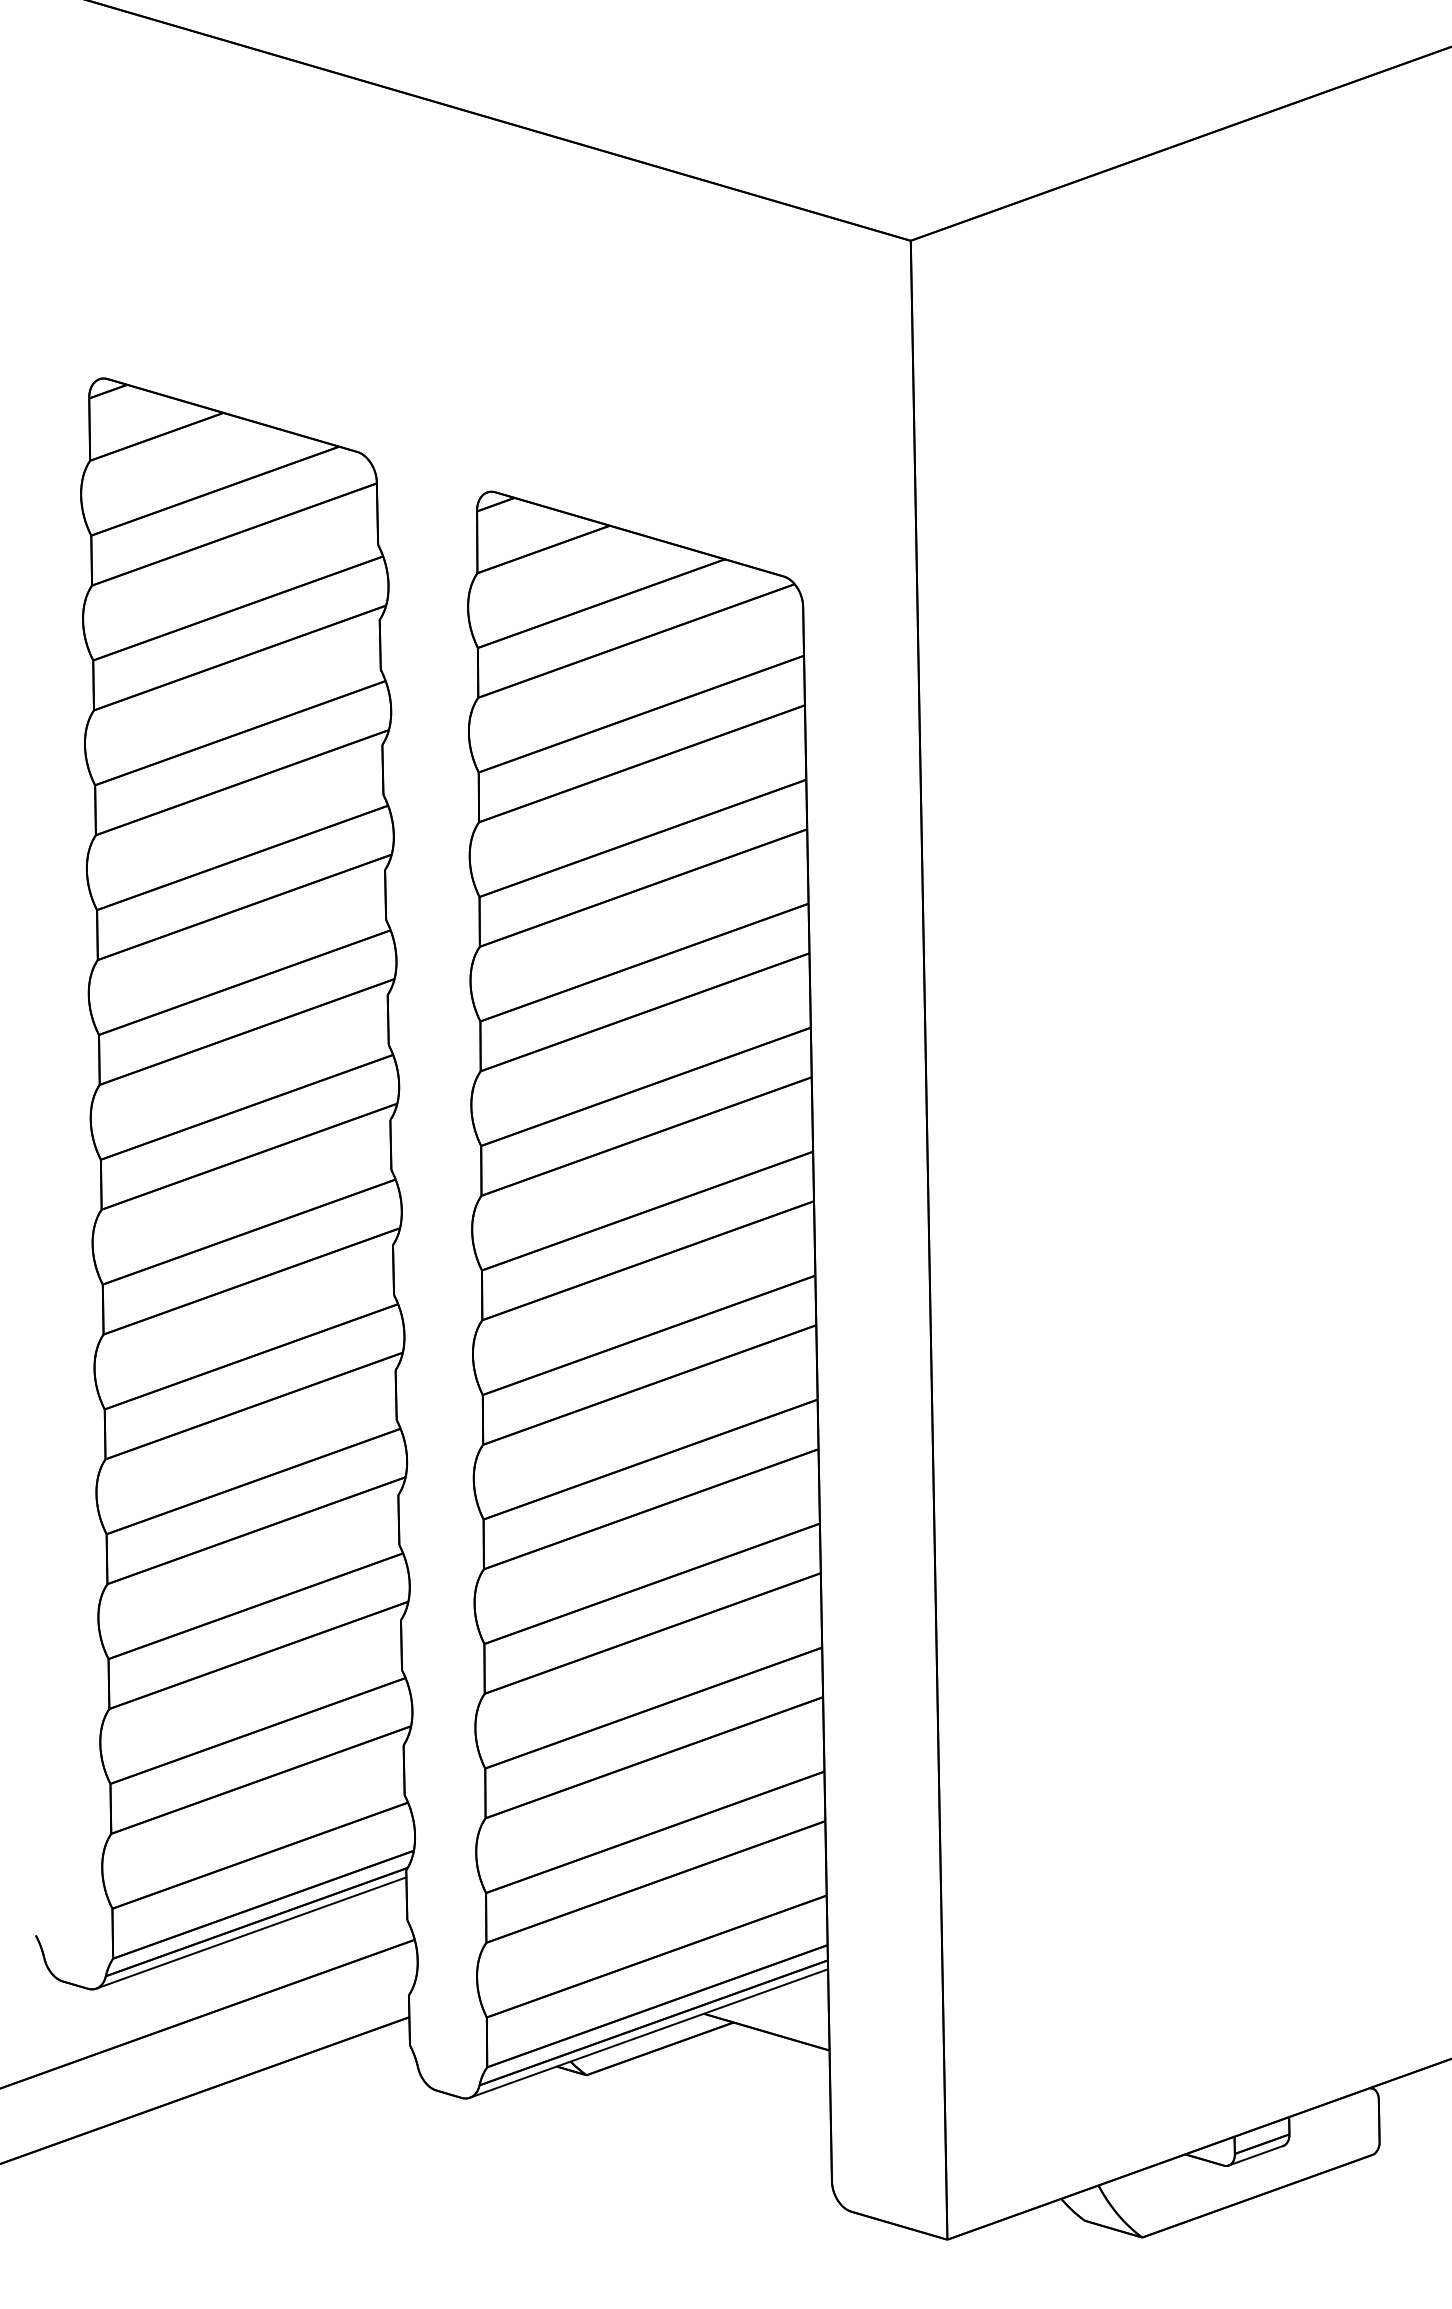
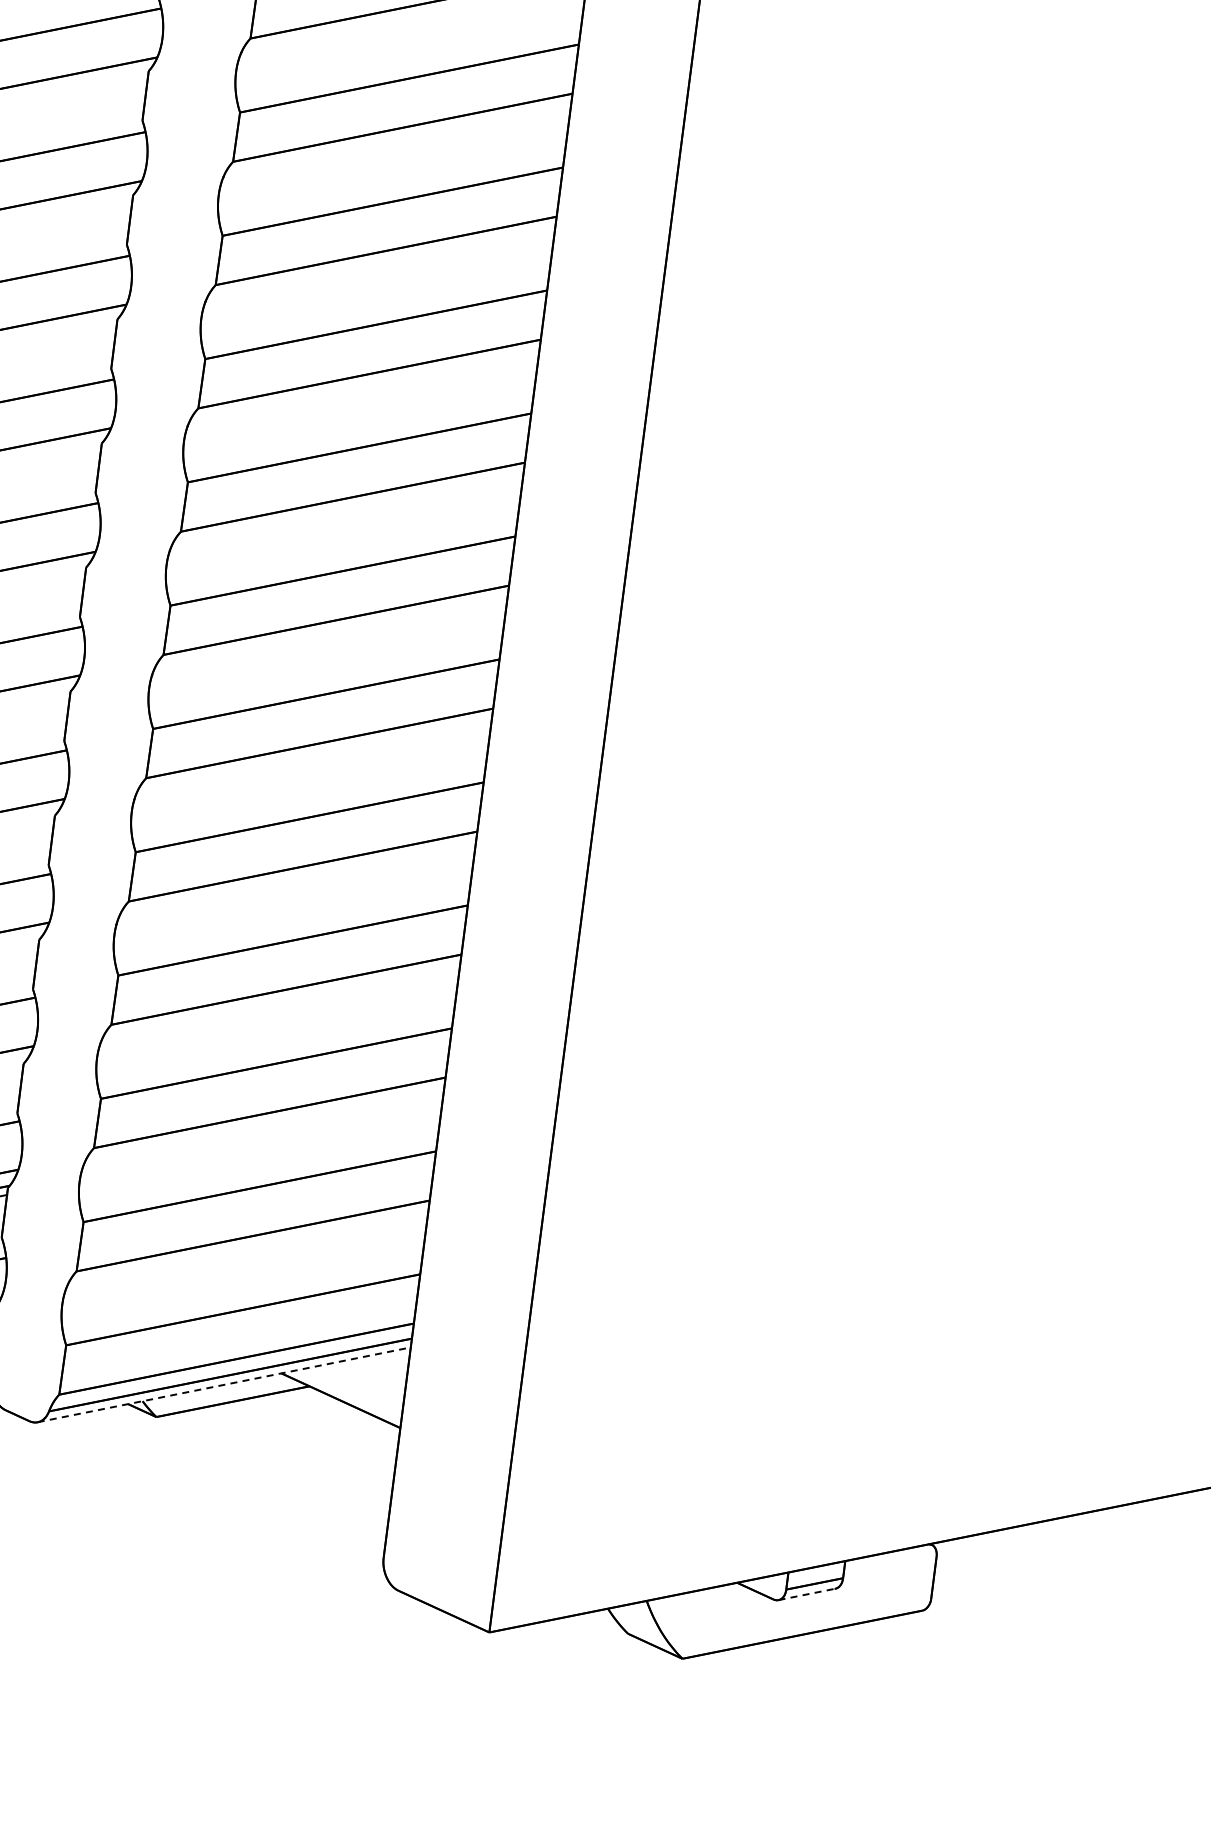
line: (649, 2033) -> (224, 1384), solid -> dashed
line: (1256, 2155) -> (807, 1594), solid -> dashed

